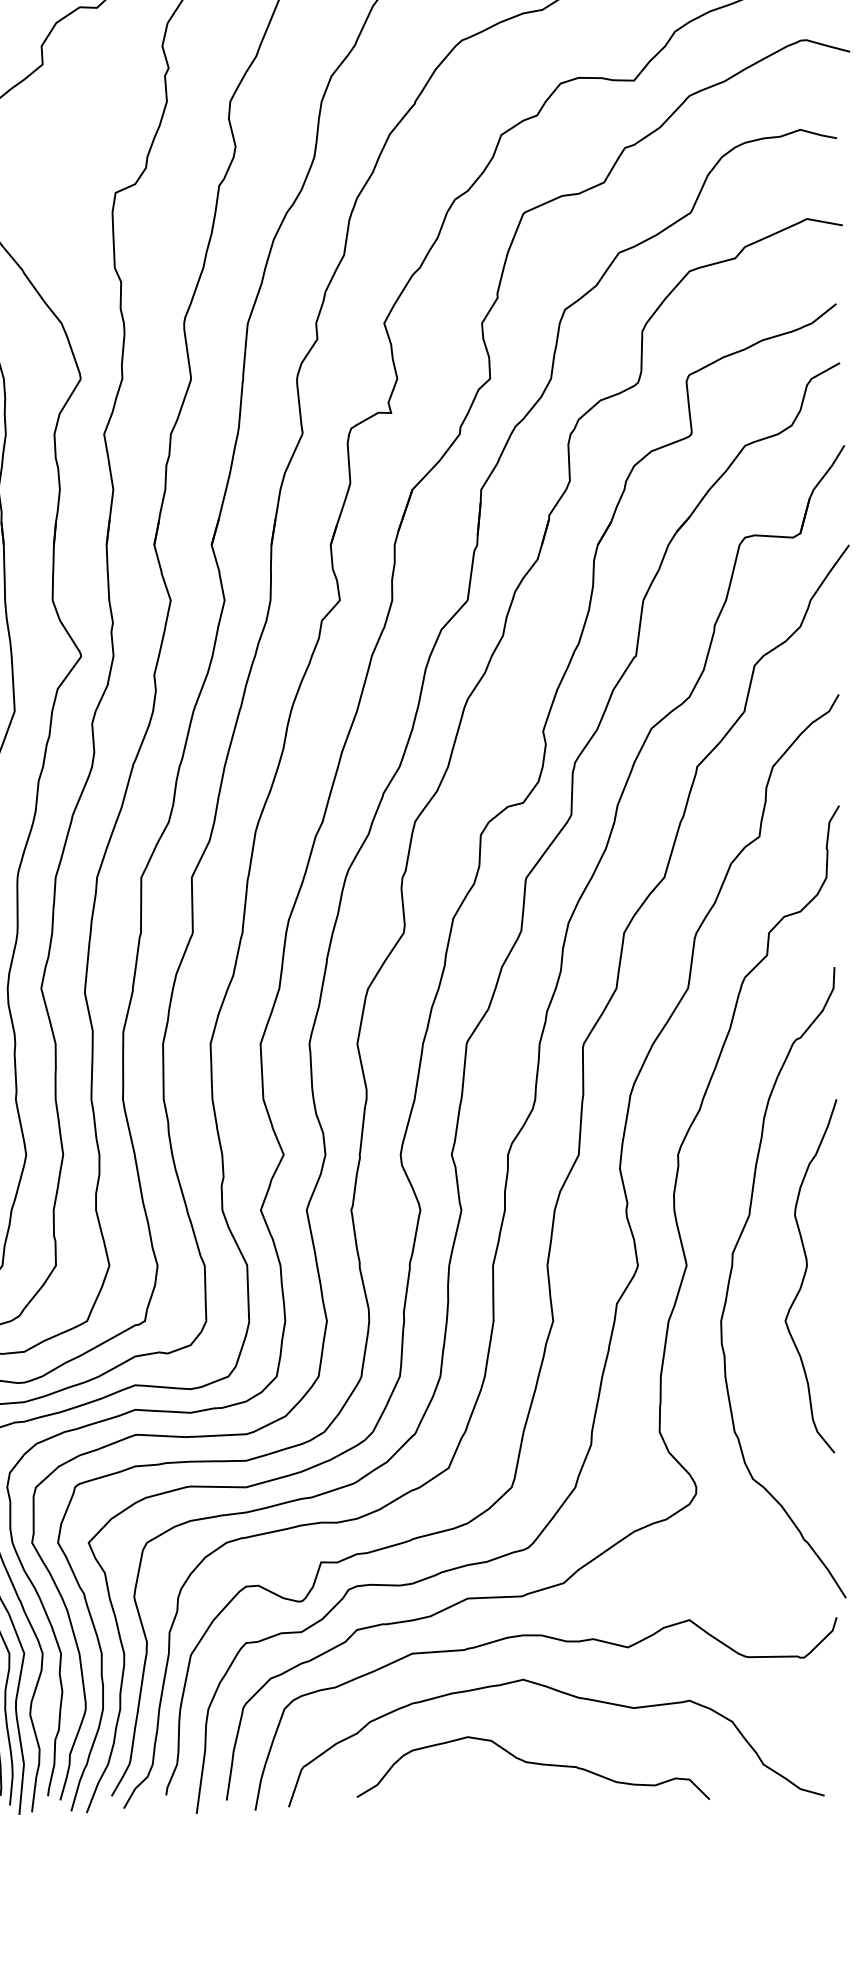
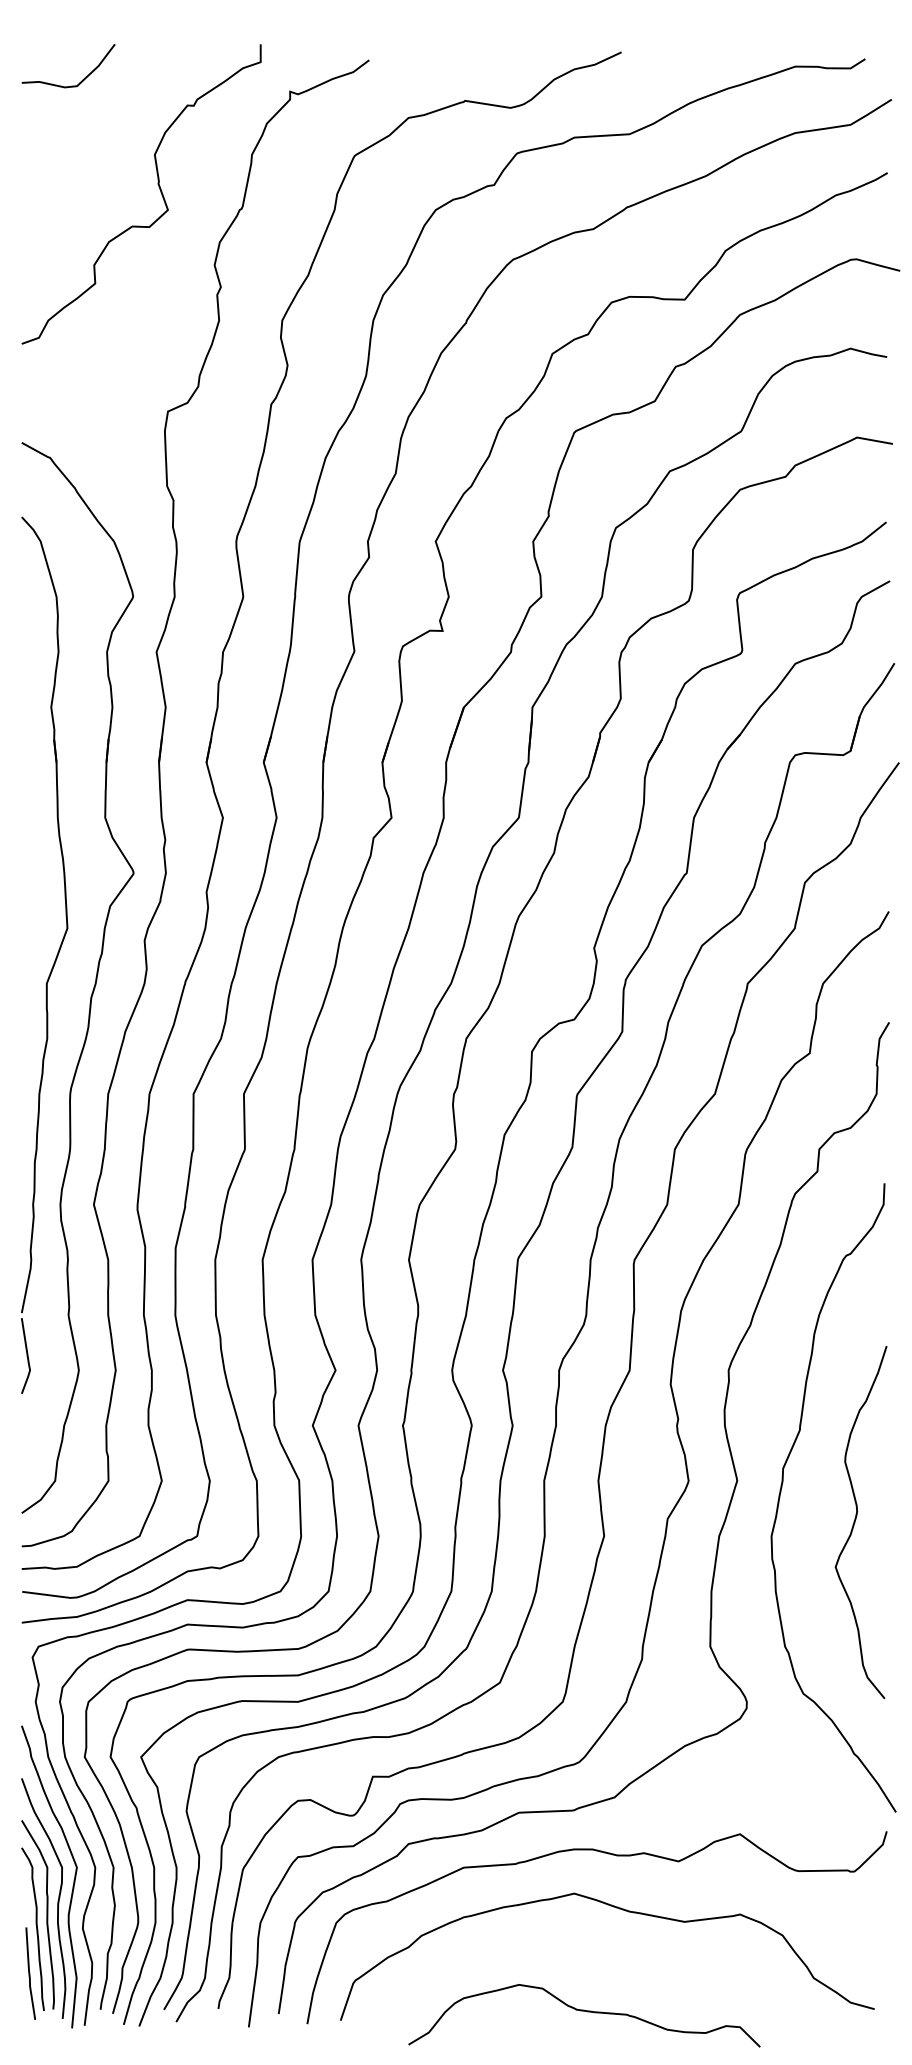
curve: (806, 1273) -> (856, 1519), moved
curve: (533, 1763) -> (584, 2011), moved

